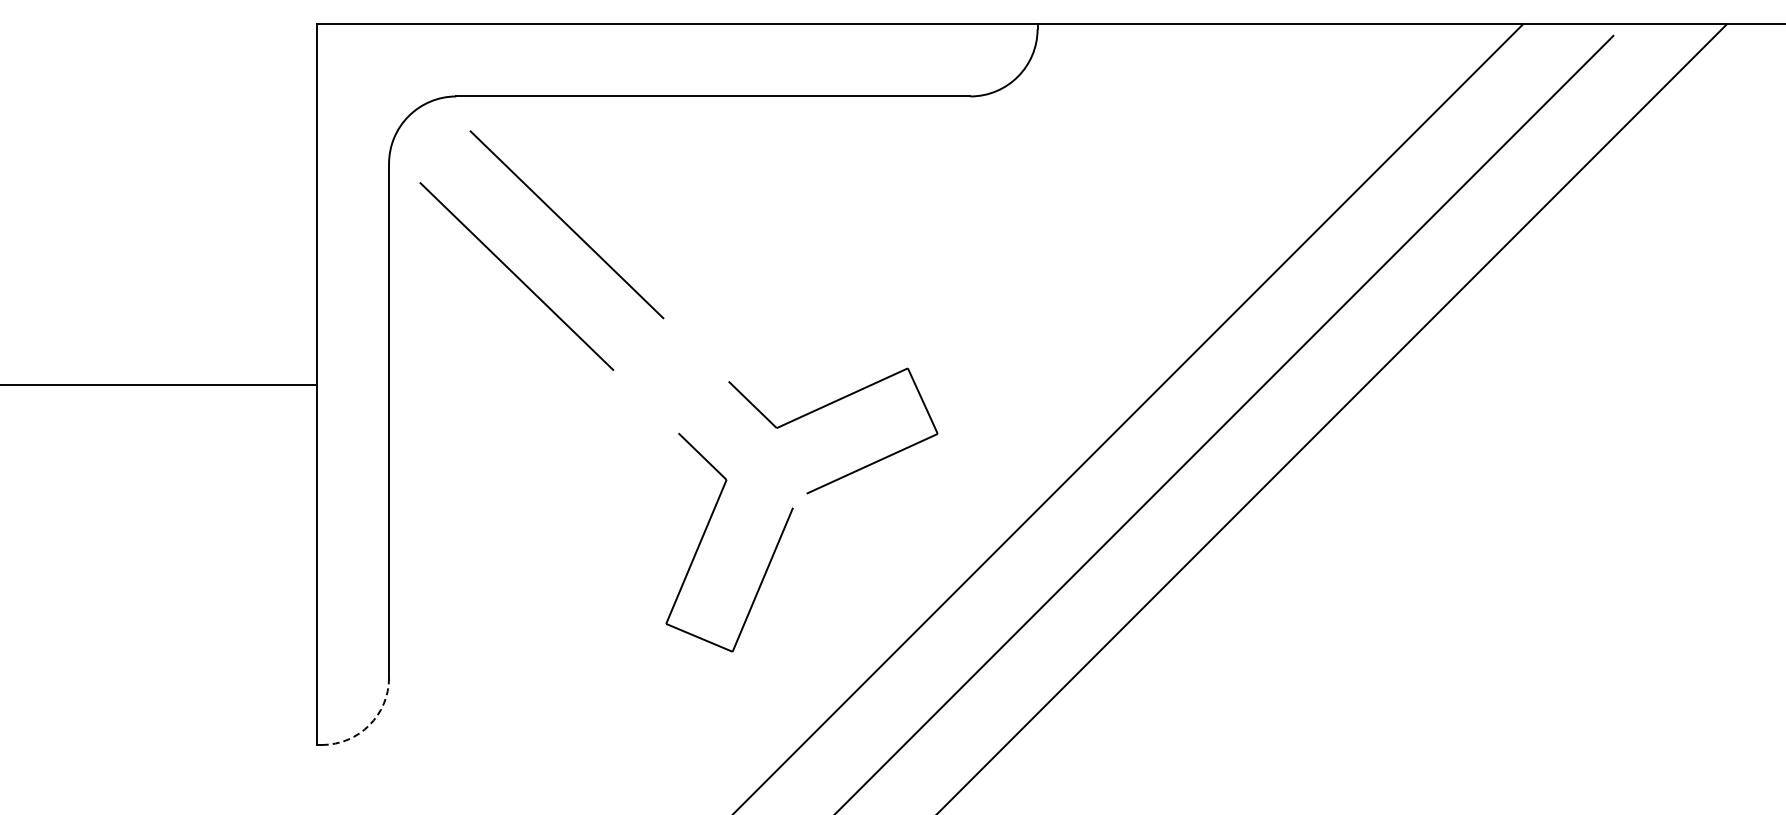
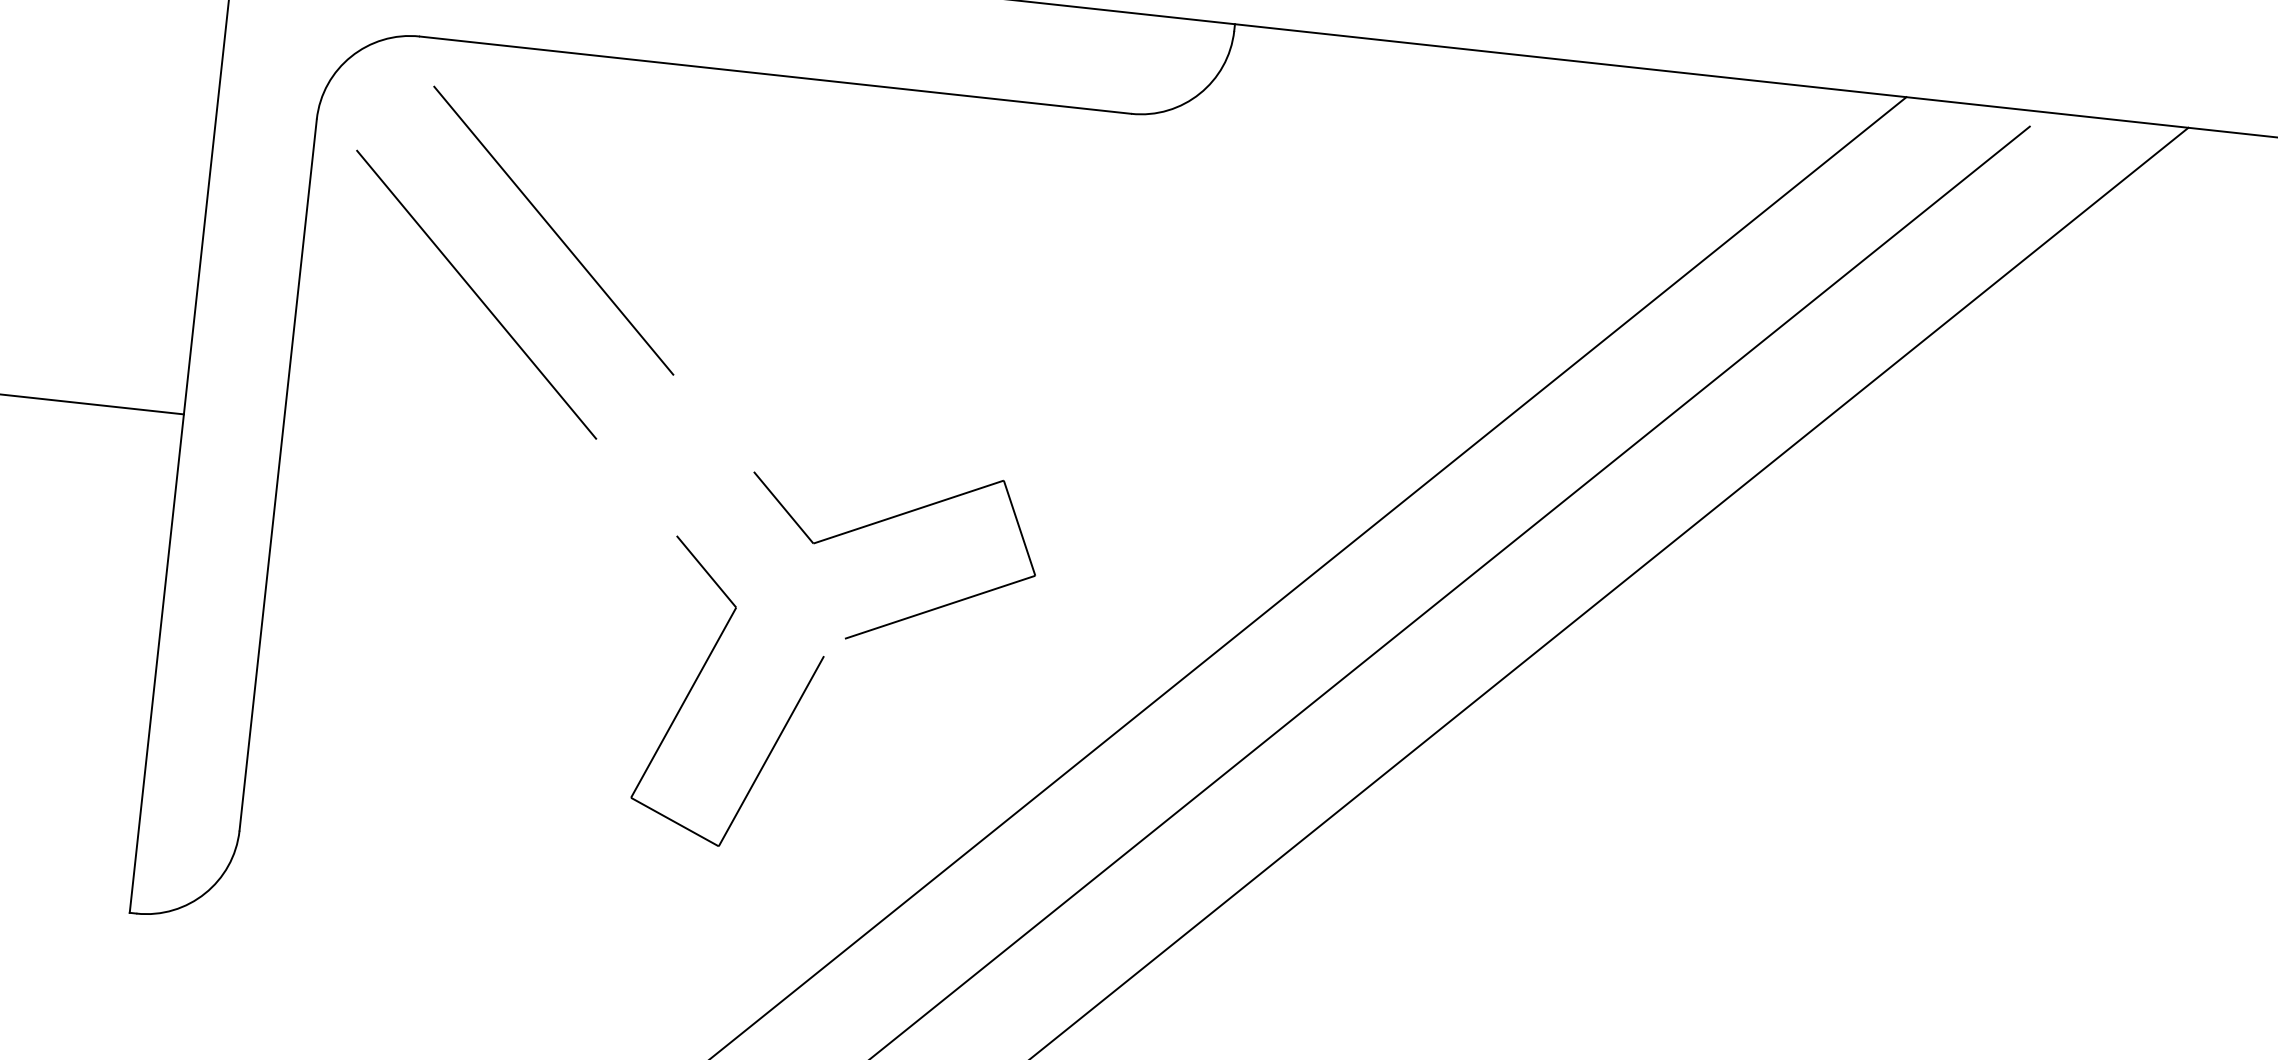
arc: (369, 725) -> (205, 893), dashed -> solid

